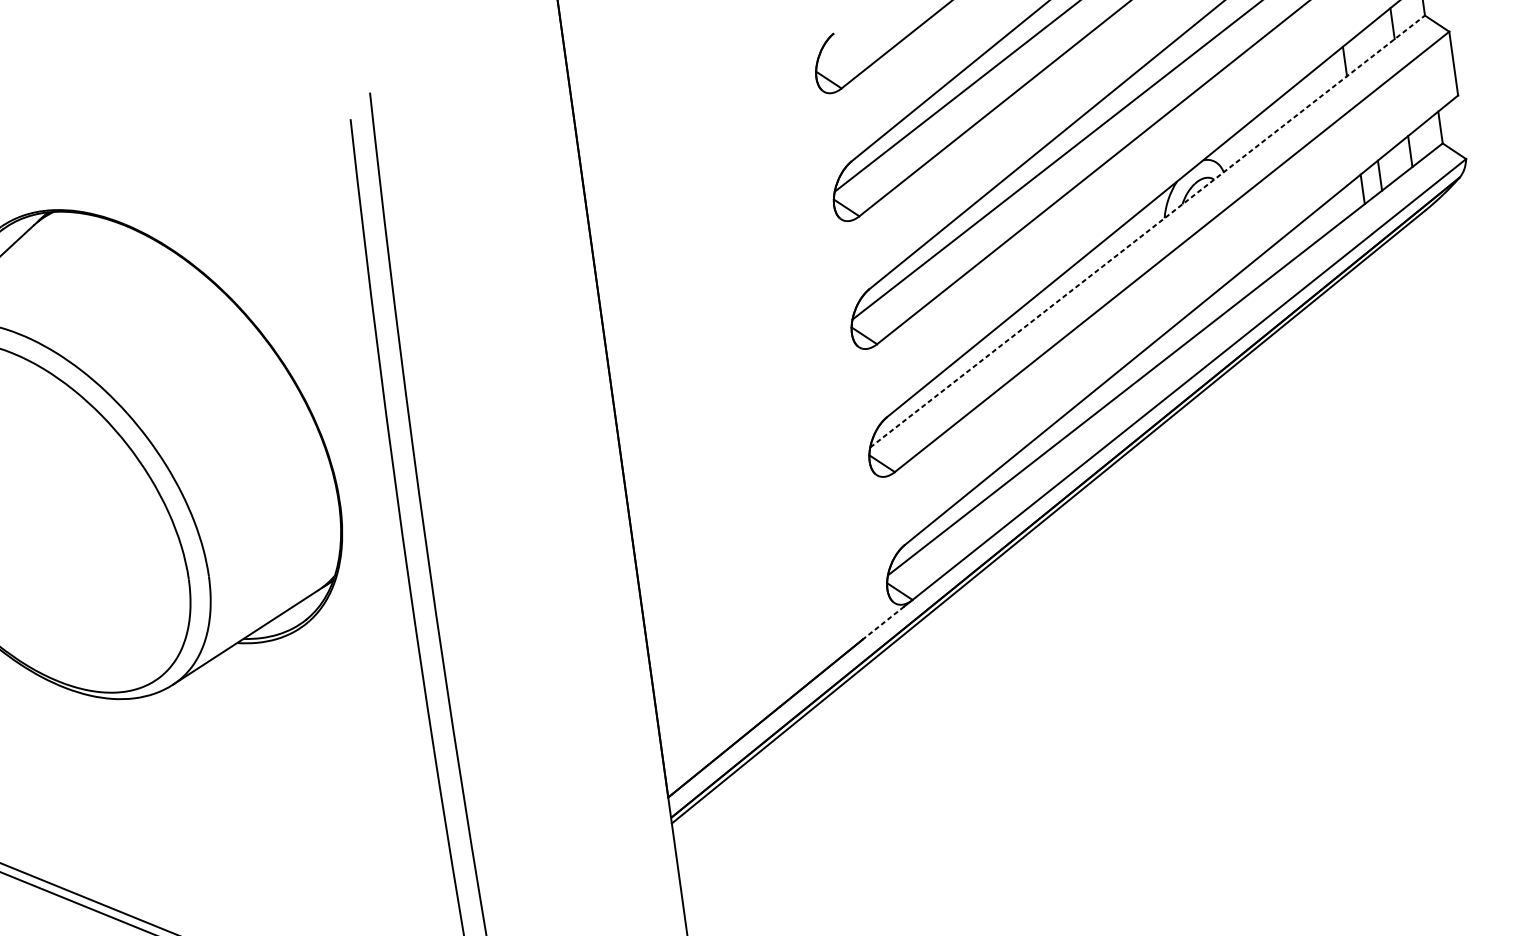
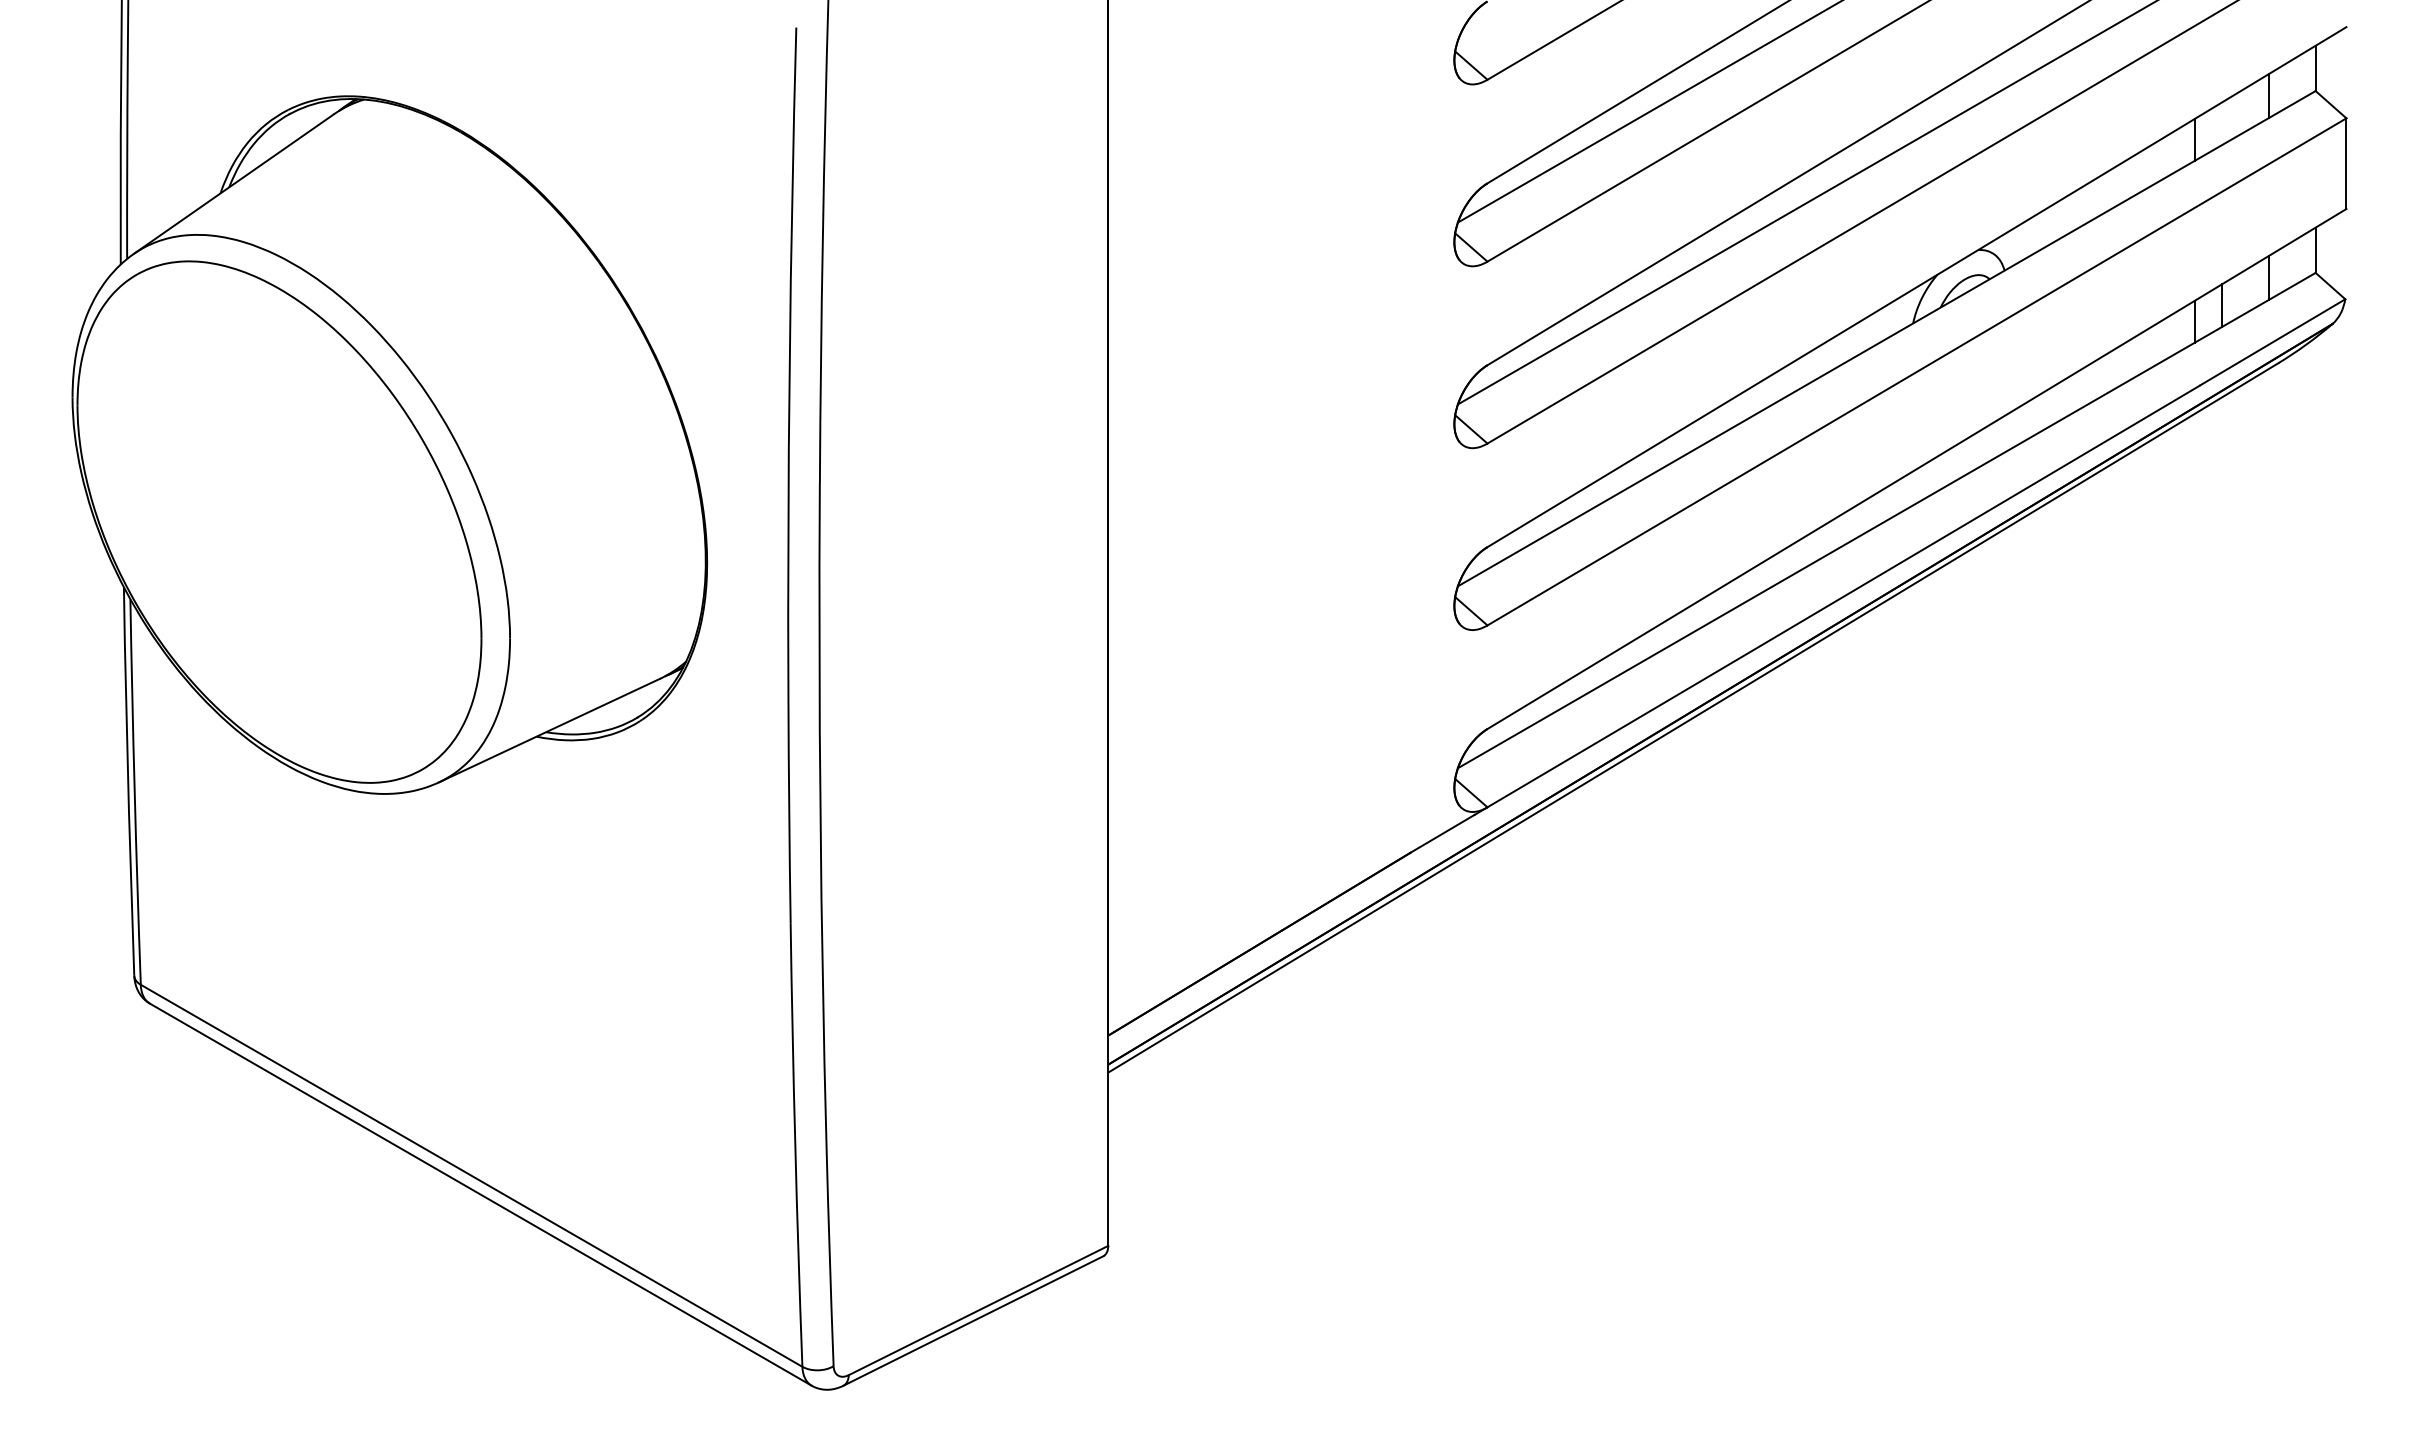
line: (1148, 231) -> (1887, 338), dashed -> solid
line: (882, 623) -> (1441, 834), dashed -> solid

